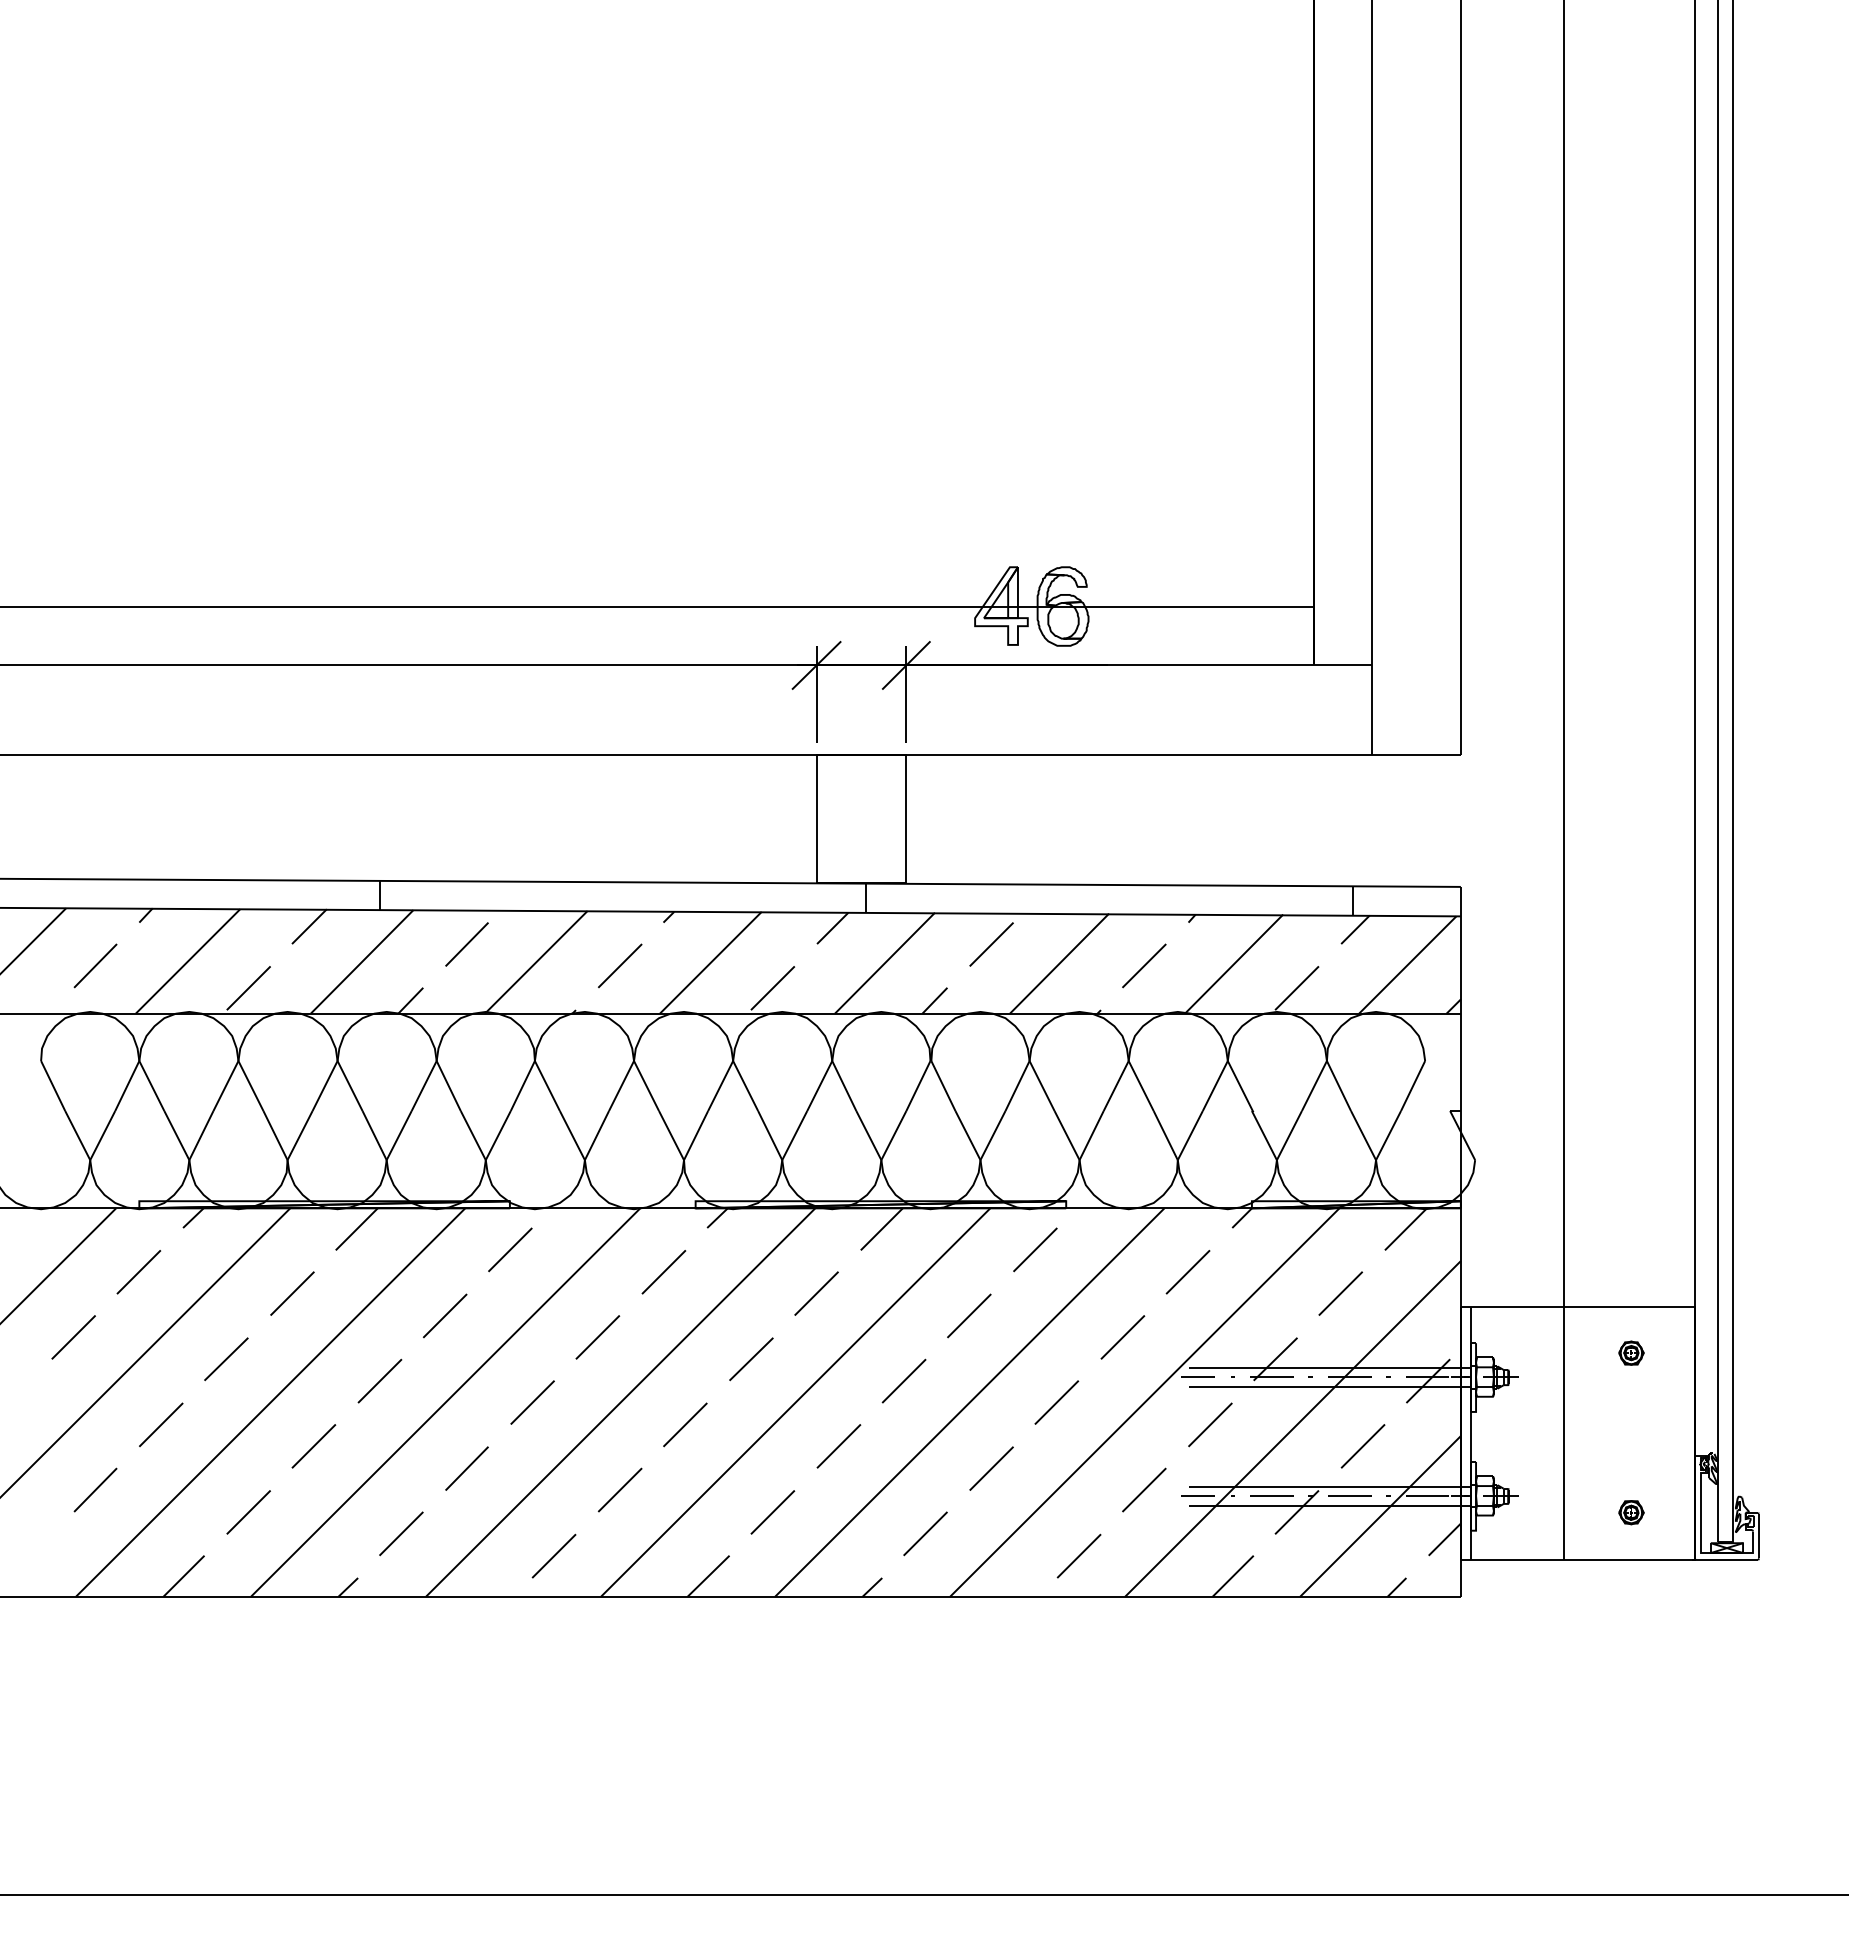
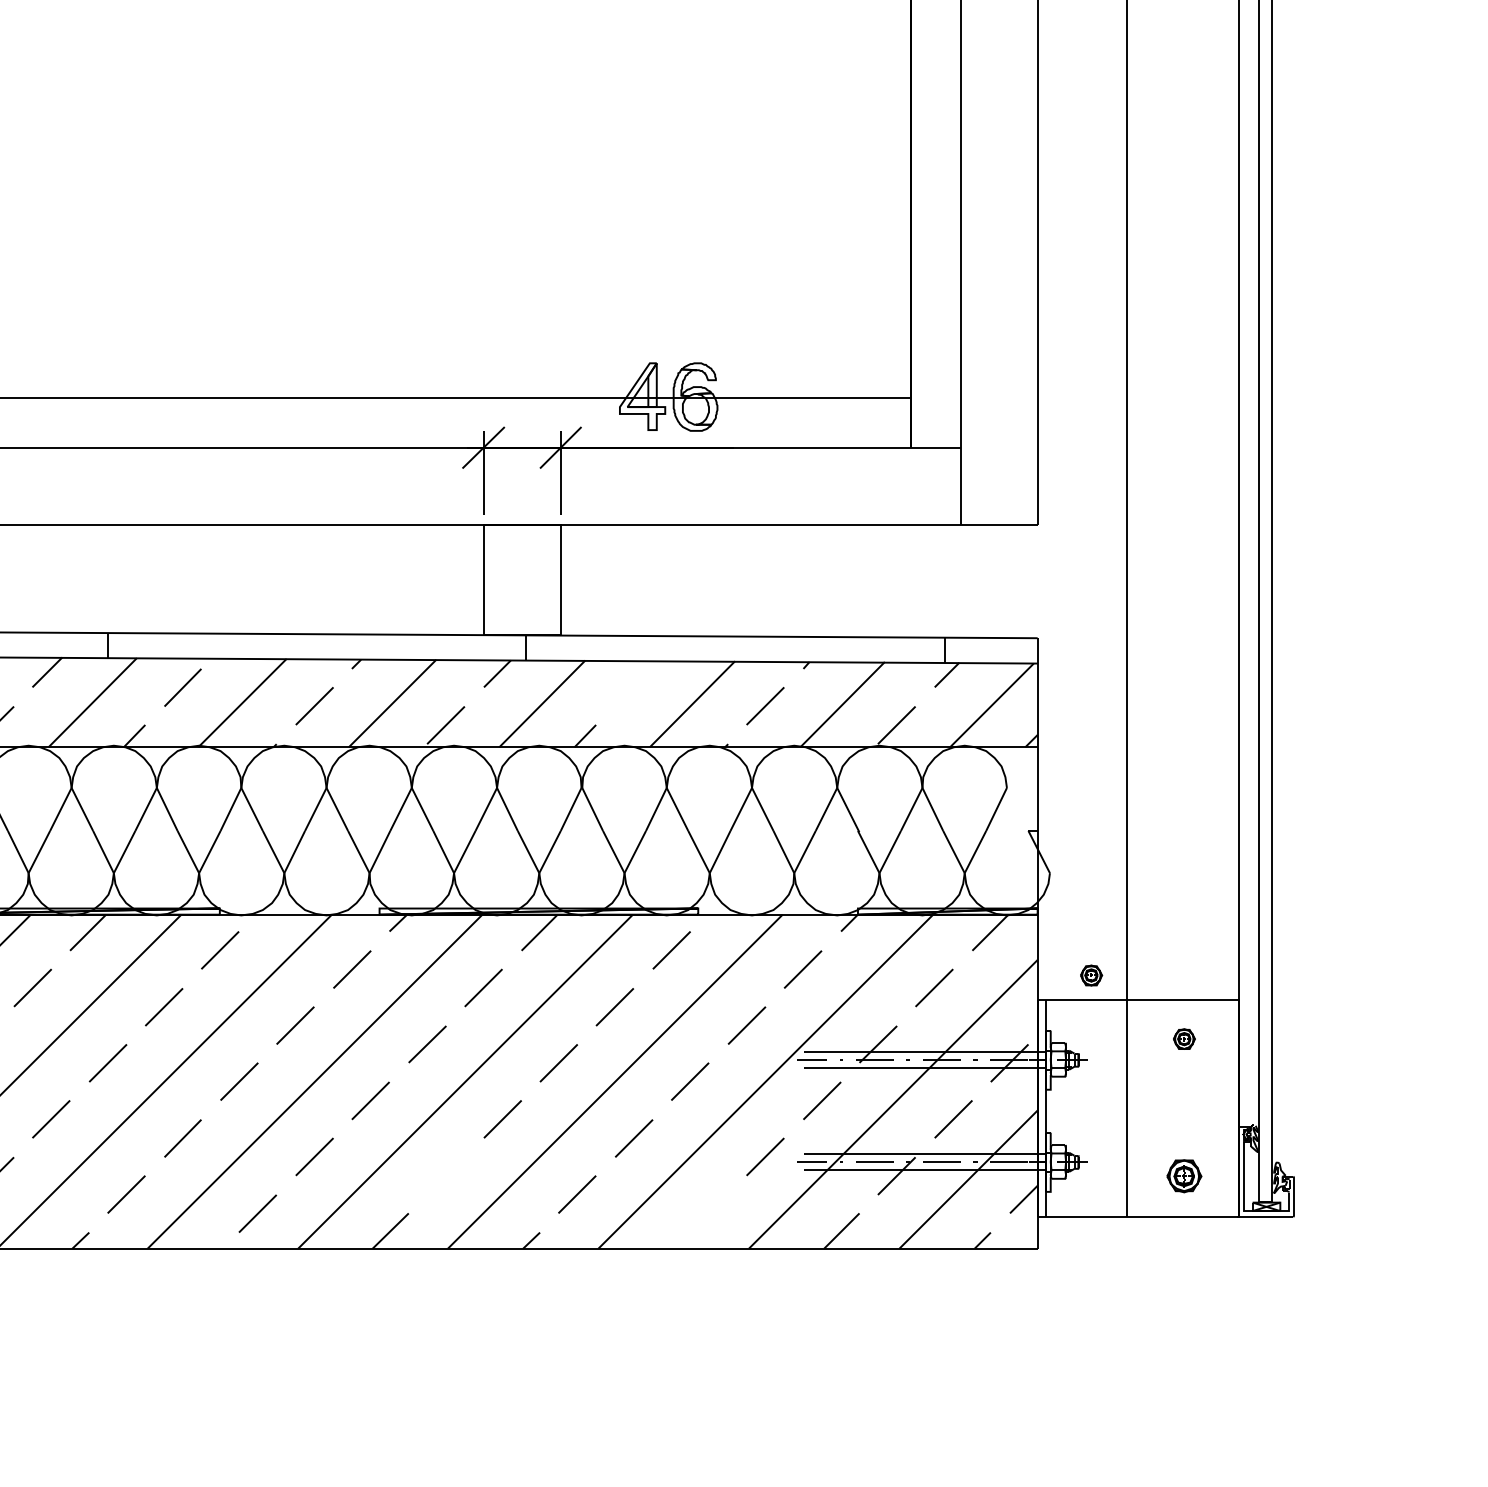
line: (991, 944) -> (634, 687), removed
part: (1523, 1278) -> (1091, 974), added
line: (772, 1512) -> (445, 1176), removed
part: (1631, 1512) -> (1184, 1176), size x1.6
line: (1078, 1555) -> (708, 1213), removed

